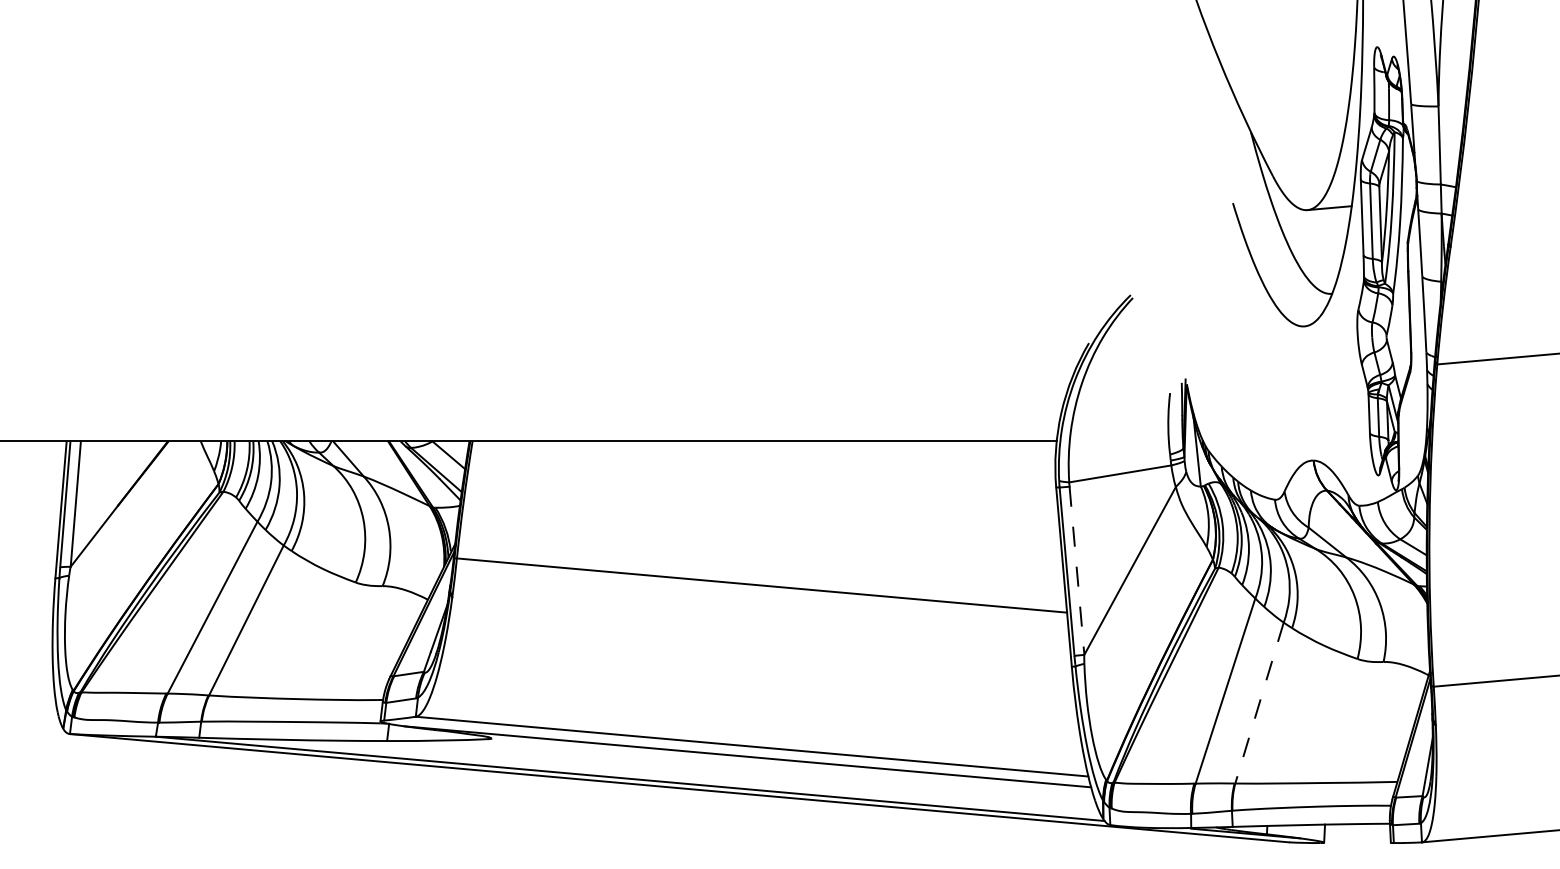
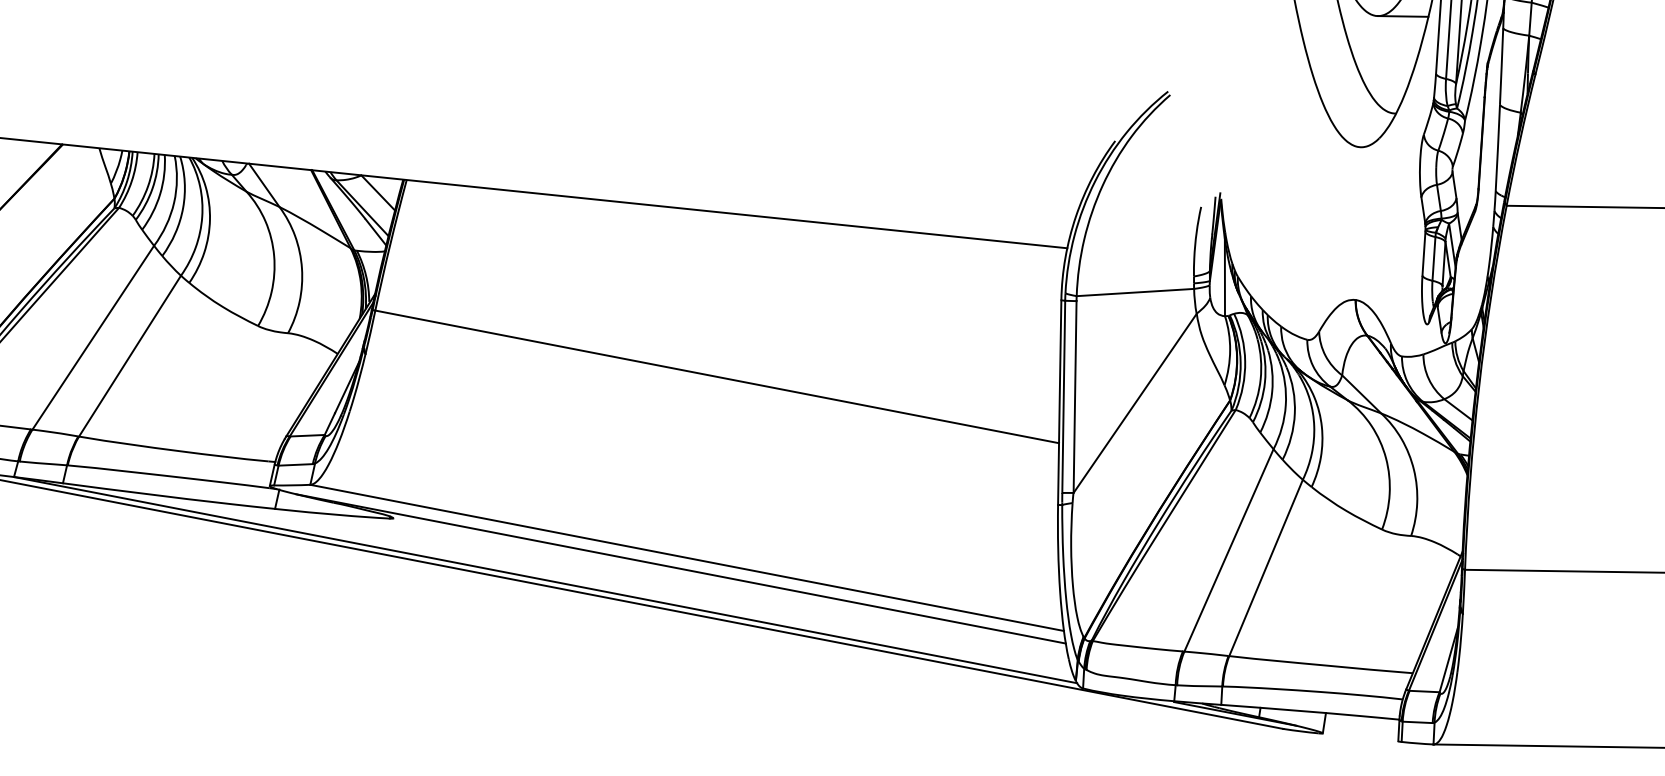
line: (1077, 571) -> (1075, 397), dashed -> solid
line: (1259, 703) -> (1265, 568), dashed -> solid

